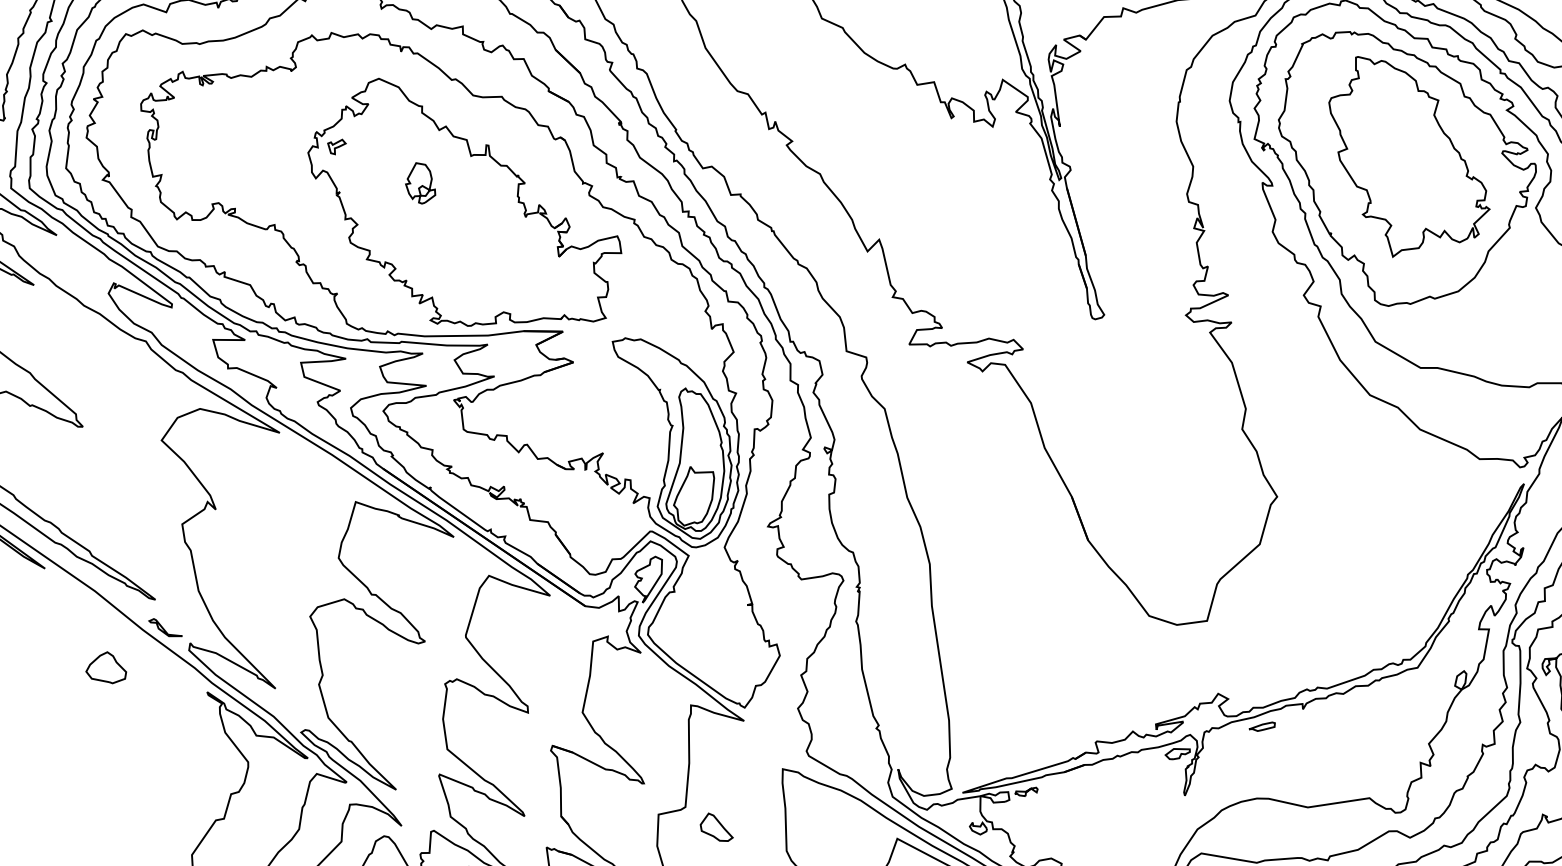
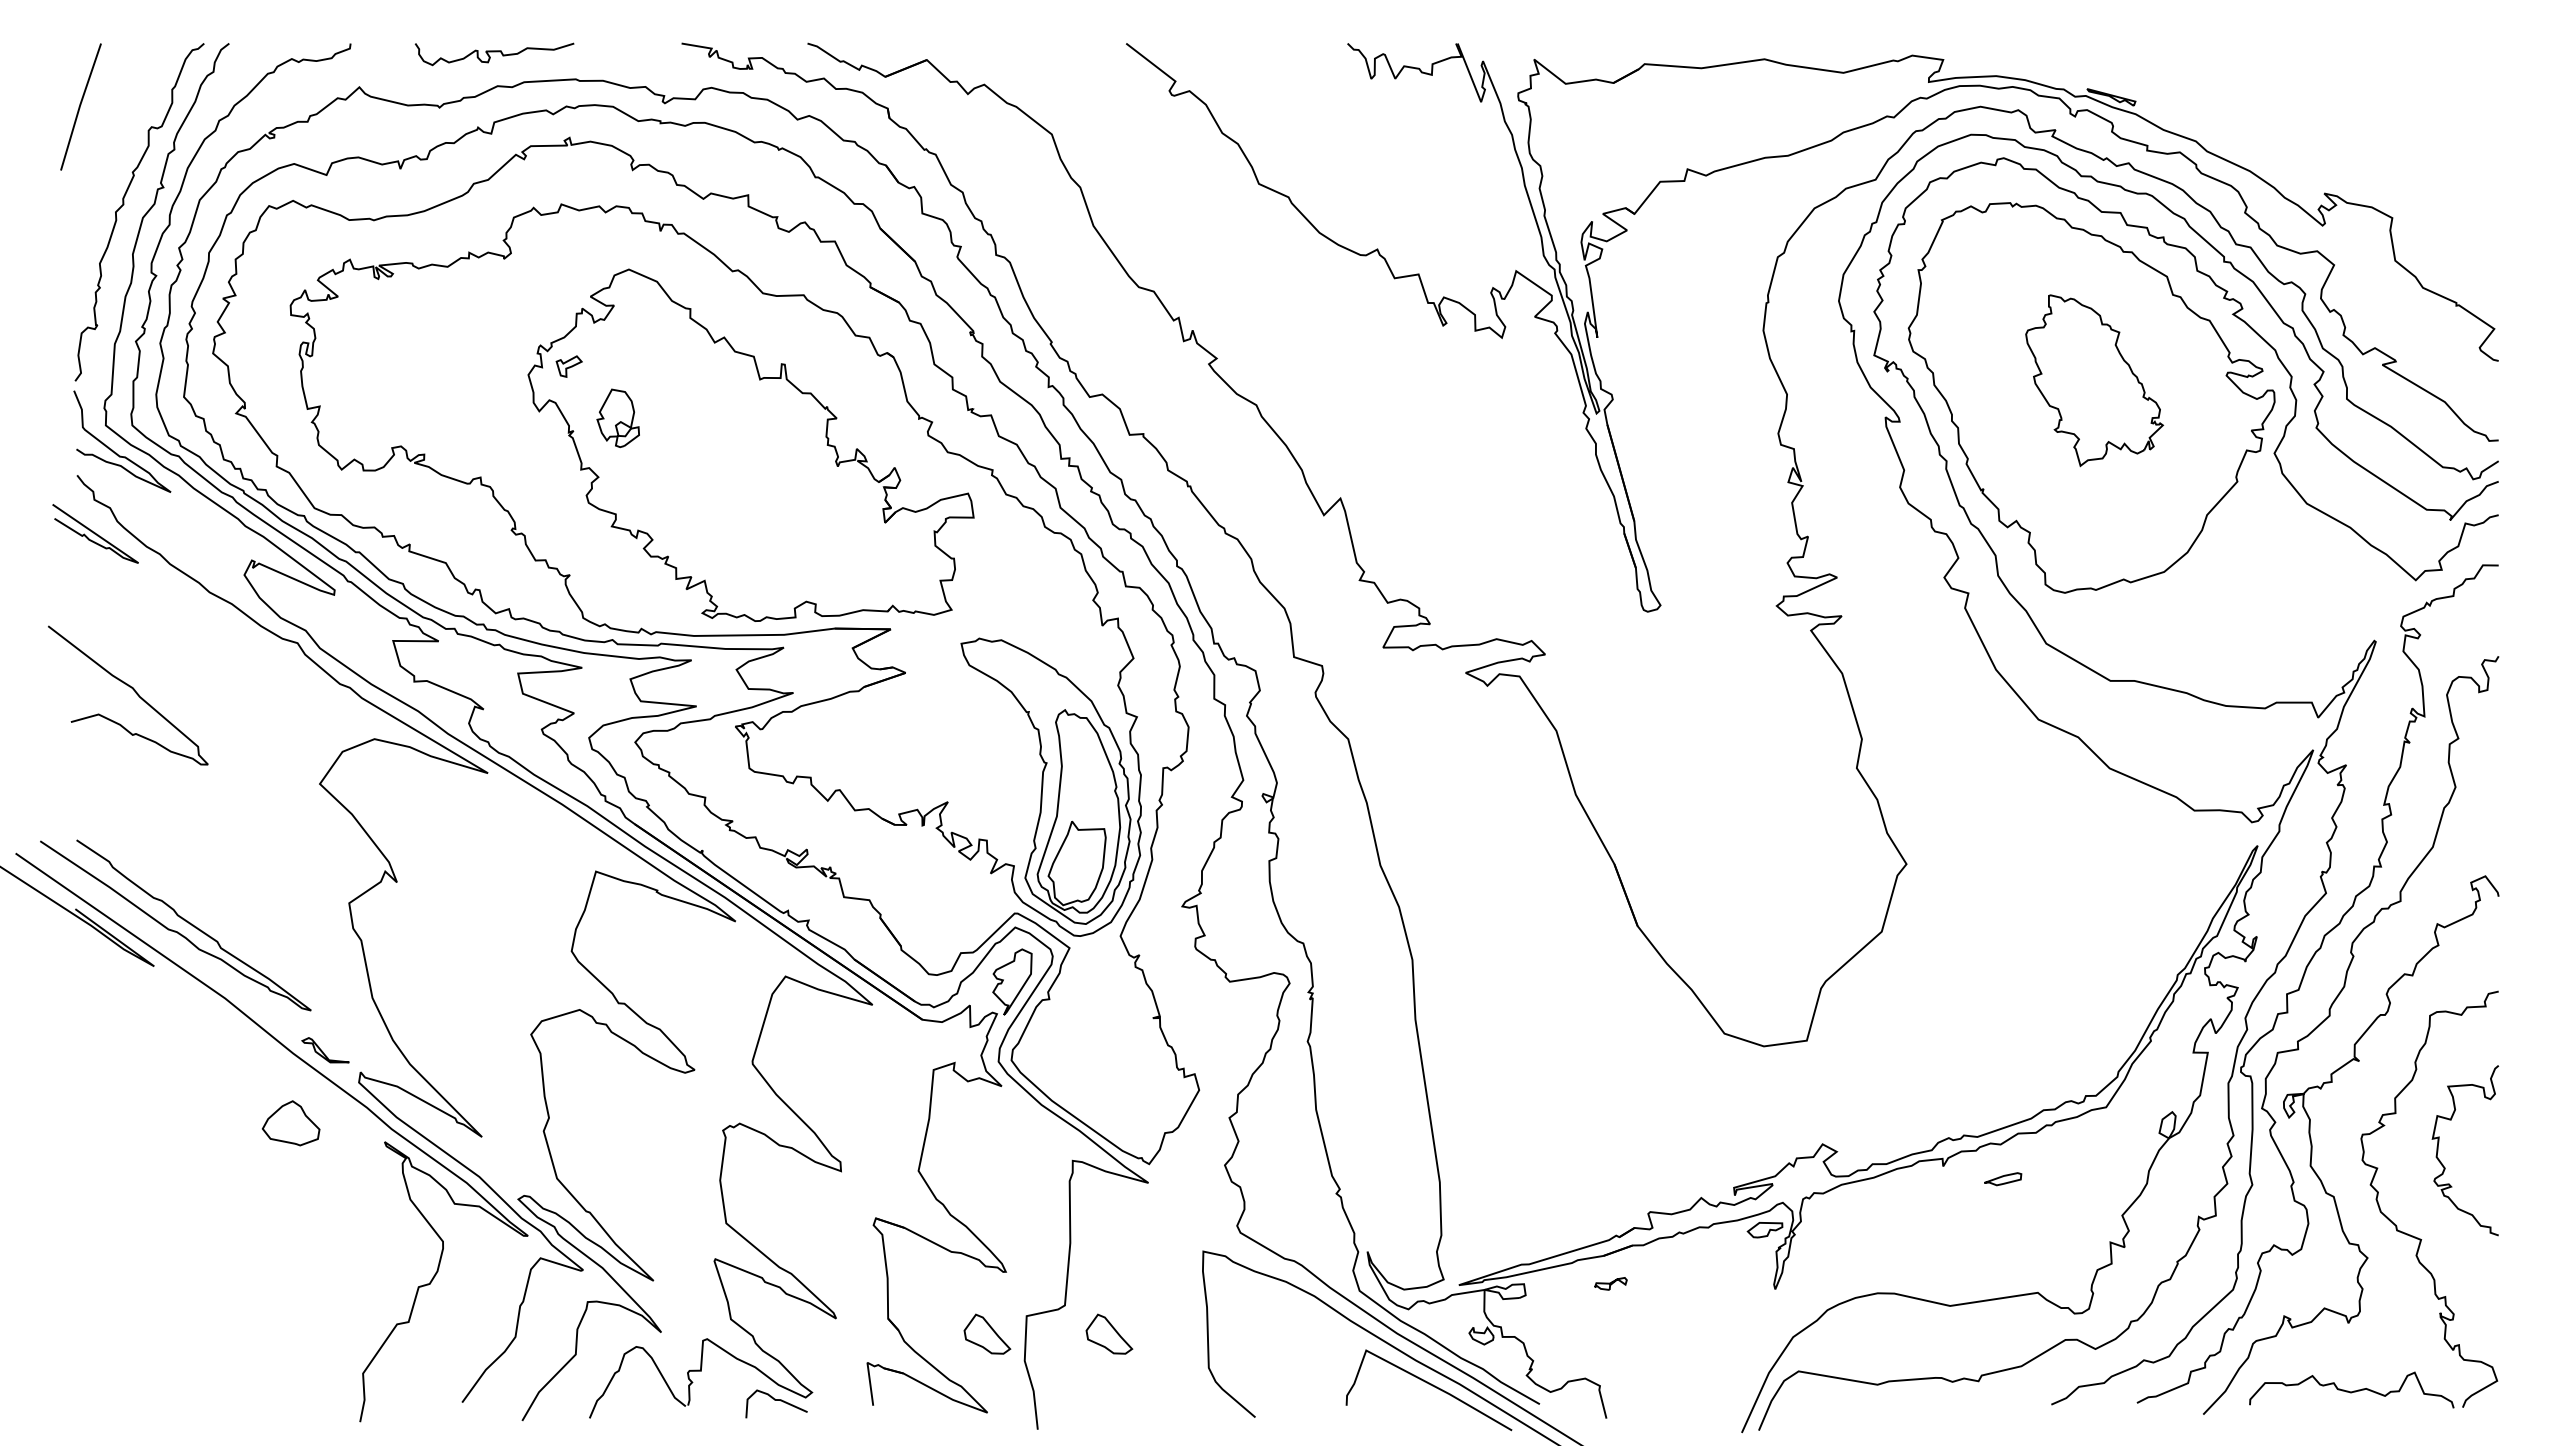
part: (1409, 156) -> (2094, 380), size x0.6
part: (420, 183) -> (617, 418), moved
part: (105, 667) -> (290, 1123), moved
part: (1262, 726) -> (2003, 1179), moved
part: (1026, 791) -> (1610, 1283), moved
part: (631, 826) -> (987, 1333), added

